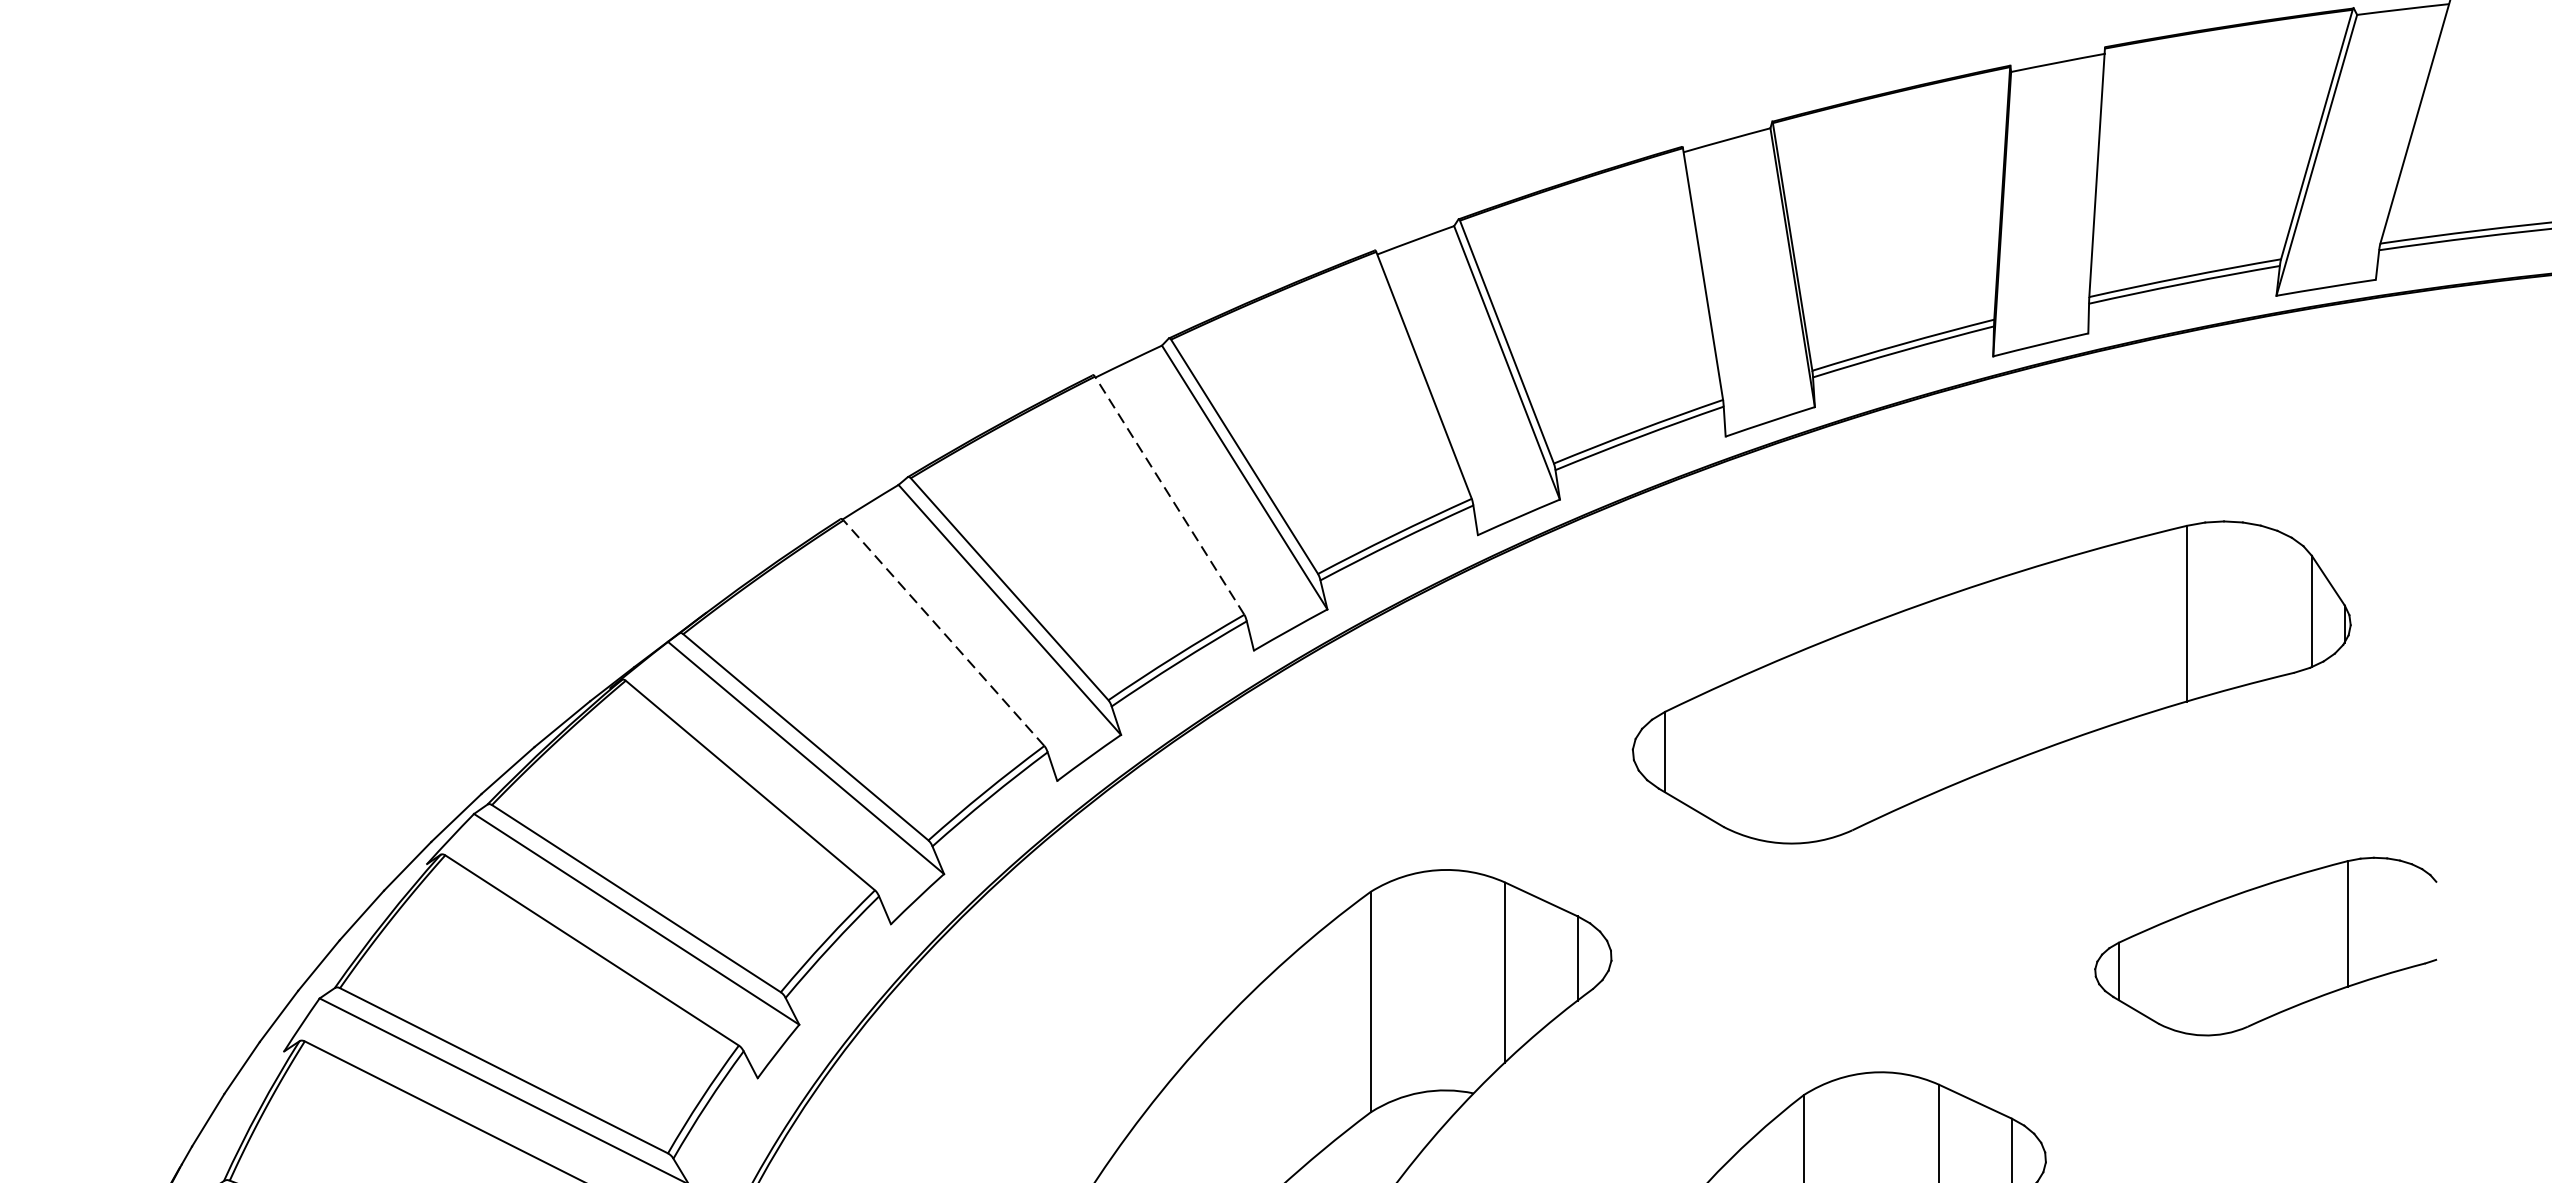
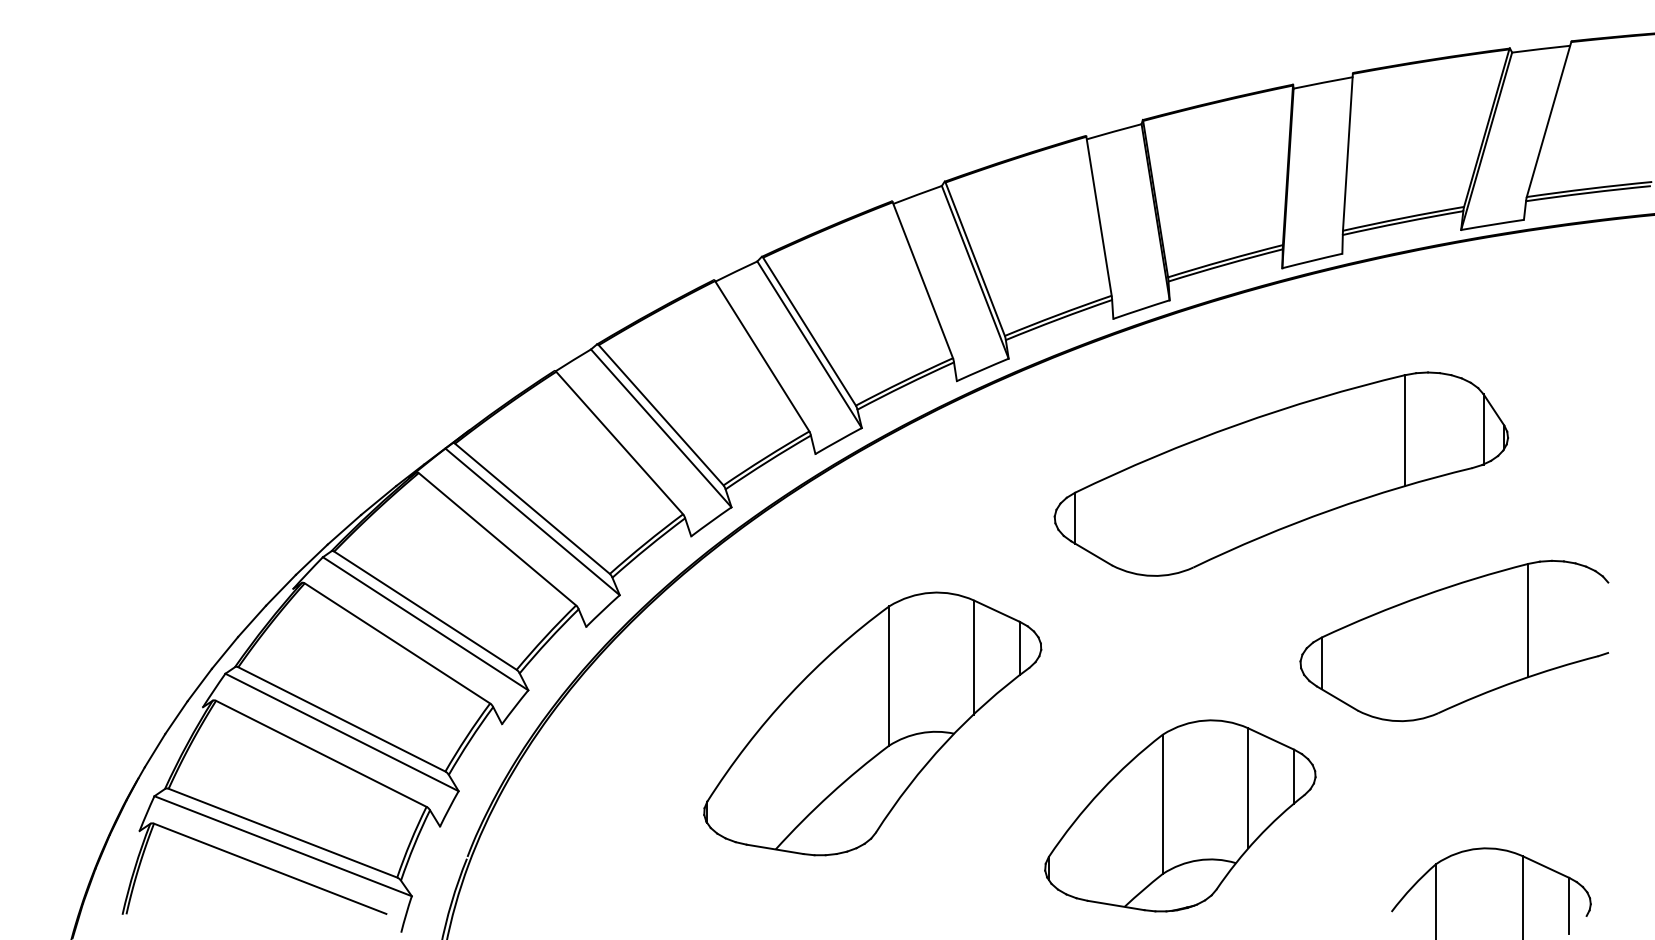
line: (1170, 496) -> (762, 356), dashed -> solid
line: (943, 632) -> (619, 442), dashed -> solid
part: (2265, 945) -> (1454, 640), size x1.43

